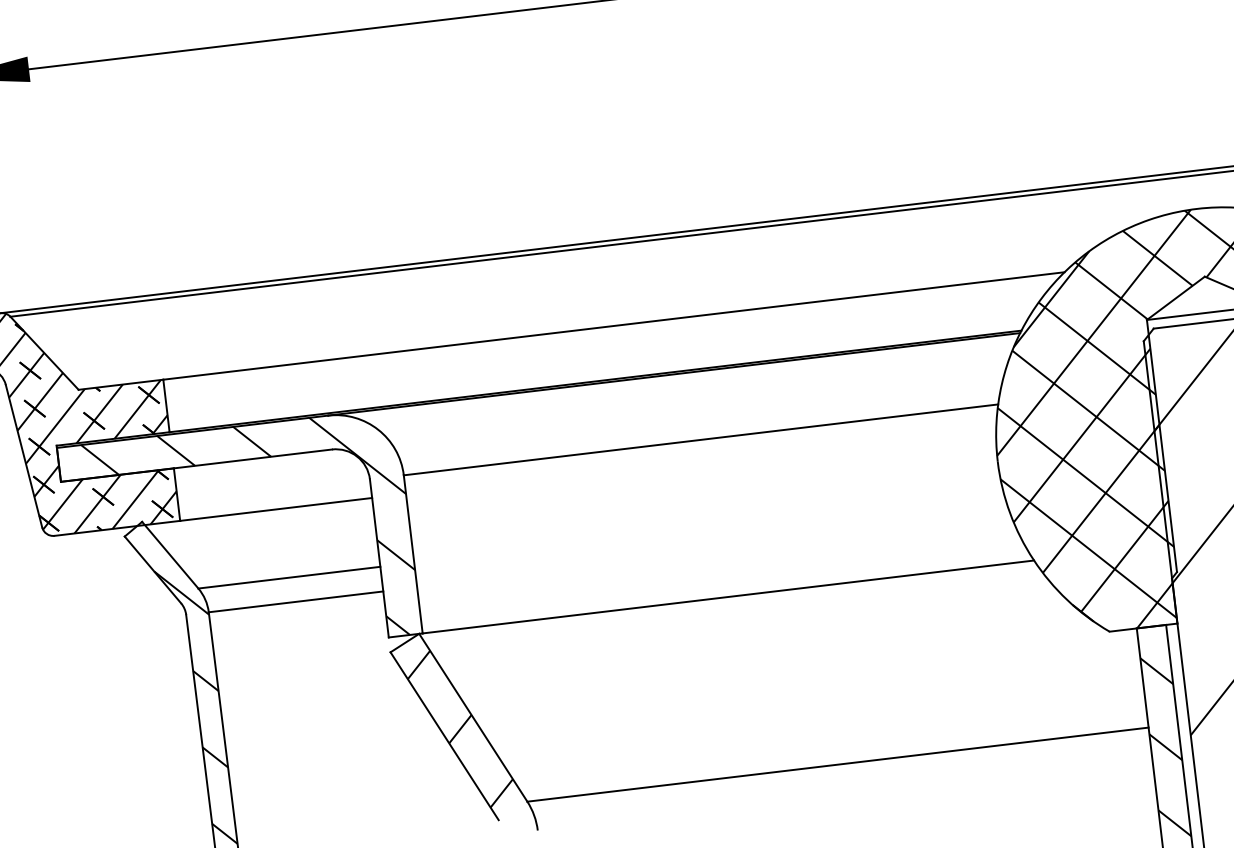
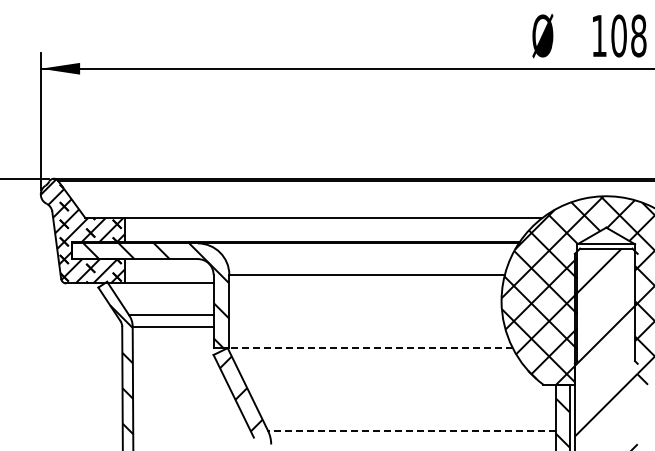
line: (729, 597) -> (371, 348), solid -> dashed
line: (836, 764) -> (411, 430), solid -> dashed

